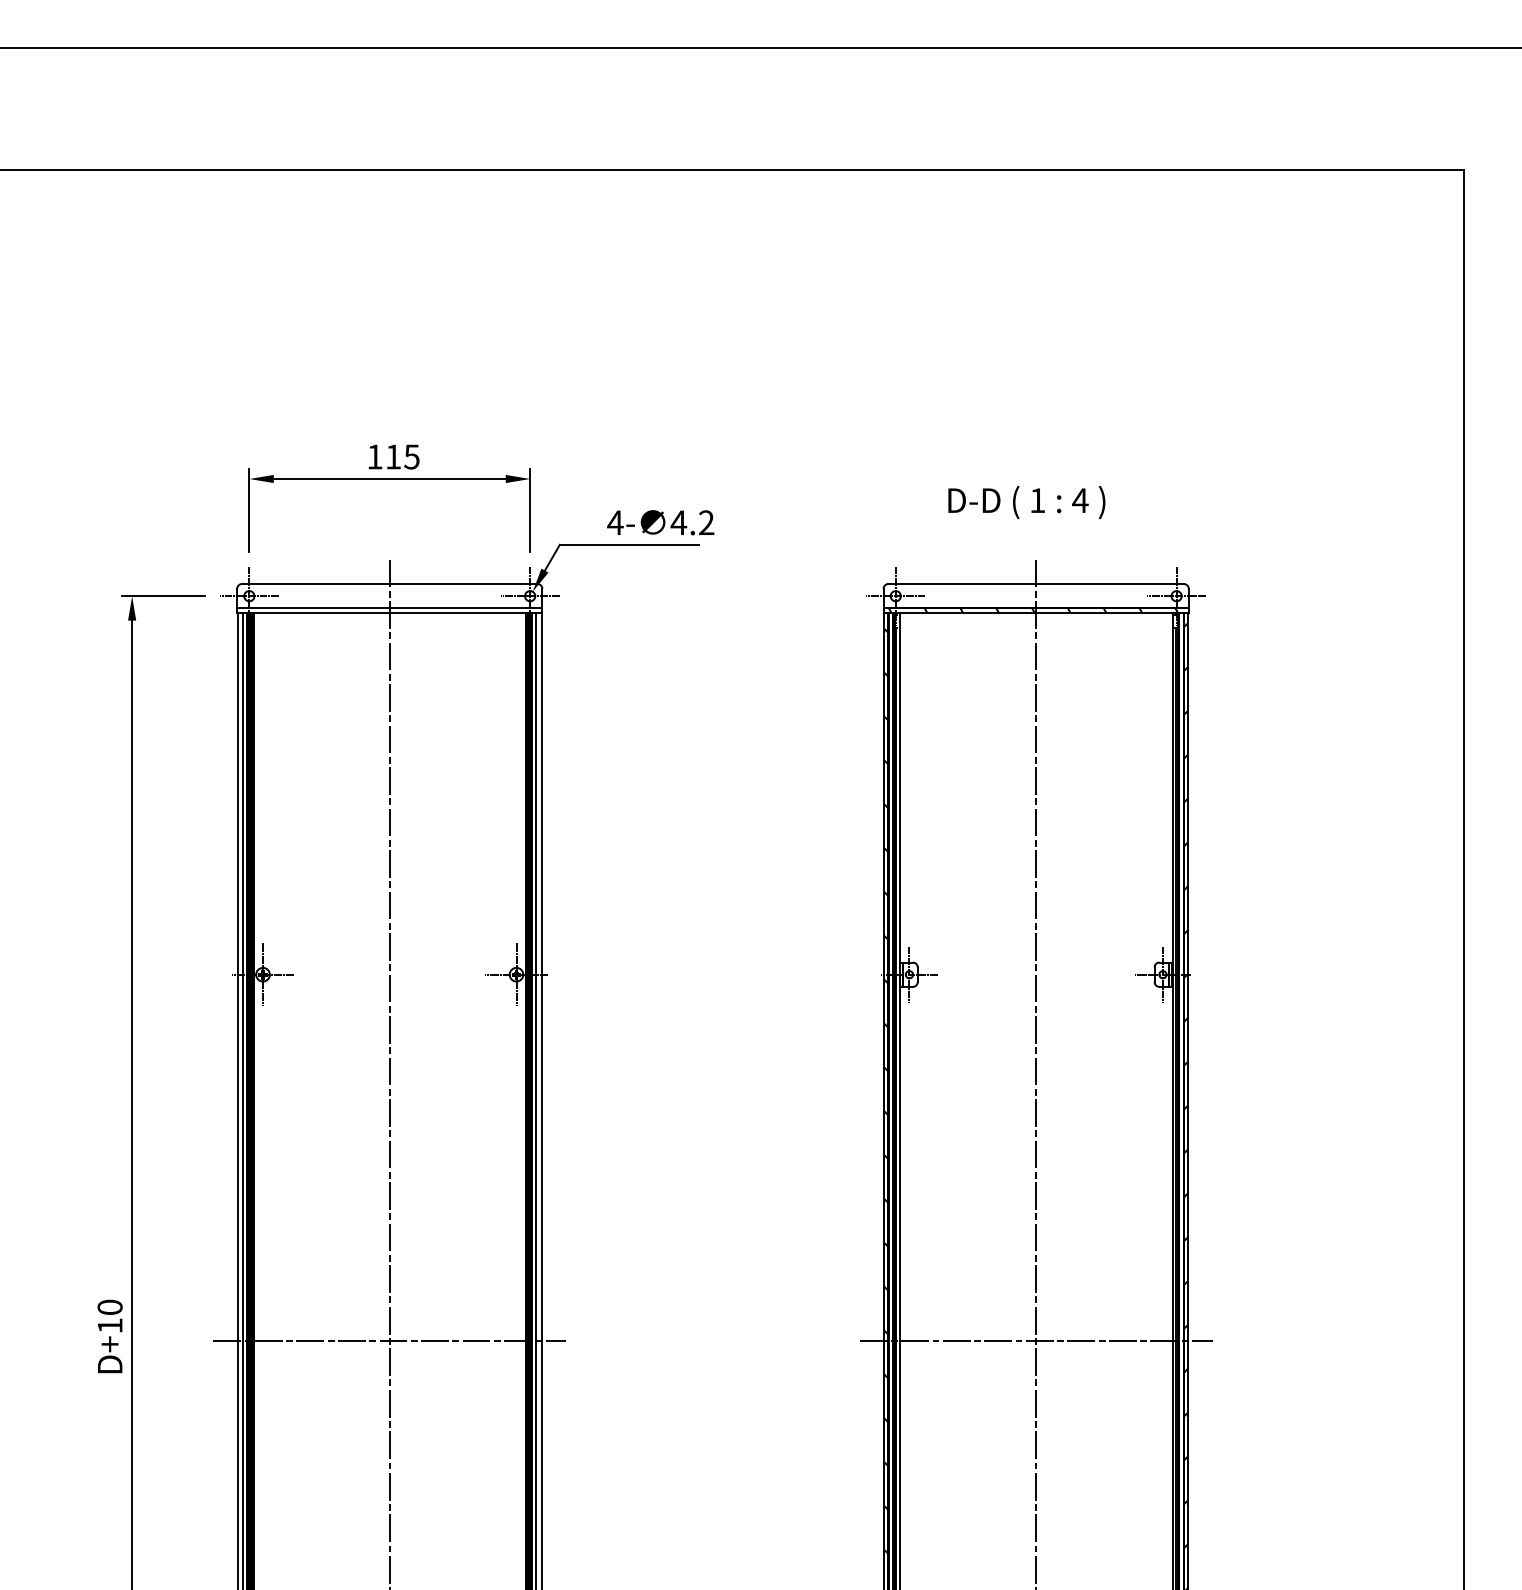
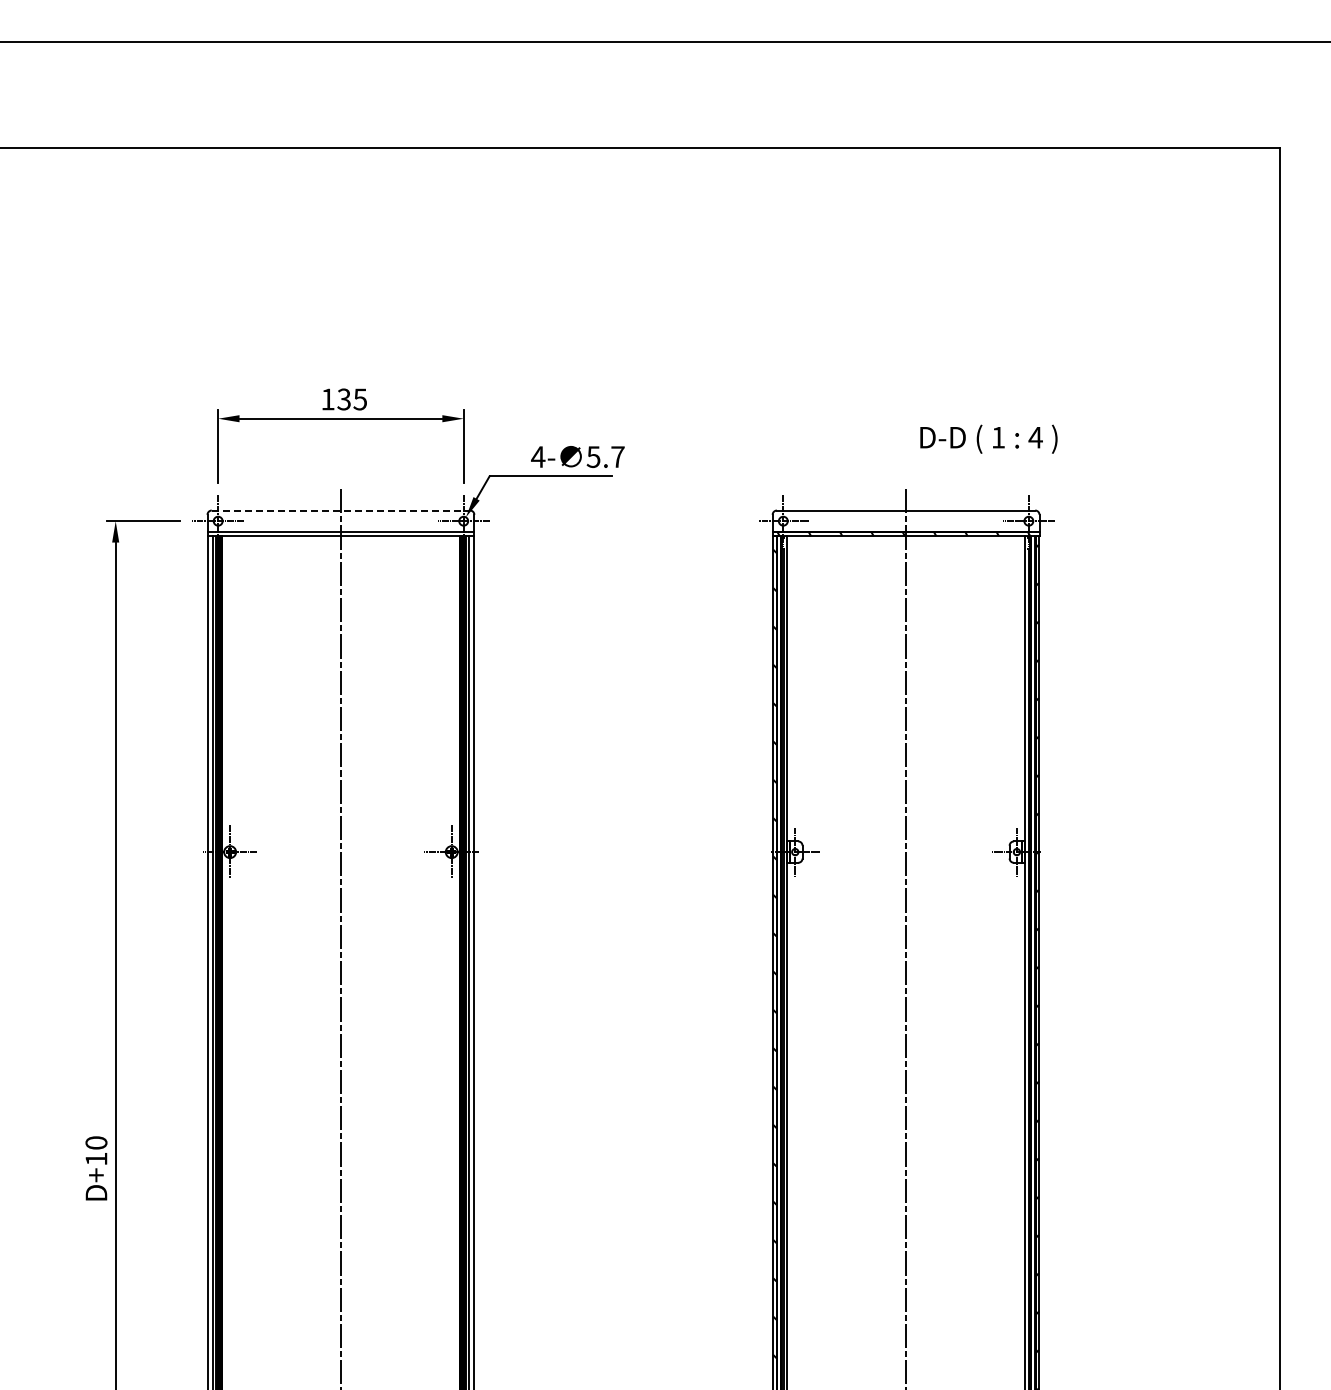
text: (392, 457) -> (343, 399), 115 -> 135
text: (1026, 501) -> (988, 438), moved
text: (692, 523) -> (605, 457), 4.2 -> 5.7
line: (390, 583) -> (341, 510), solid -> dashed
line: (389, 1341) -> (340, 1172), removed
line: (1035, 1341) -> (905, 1172), removed

